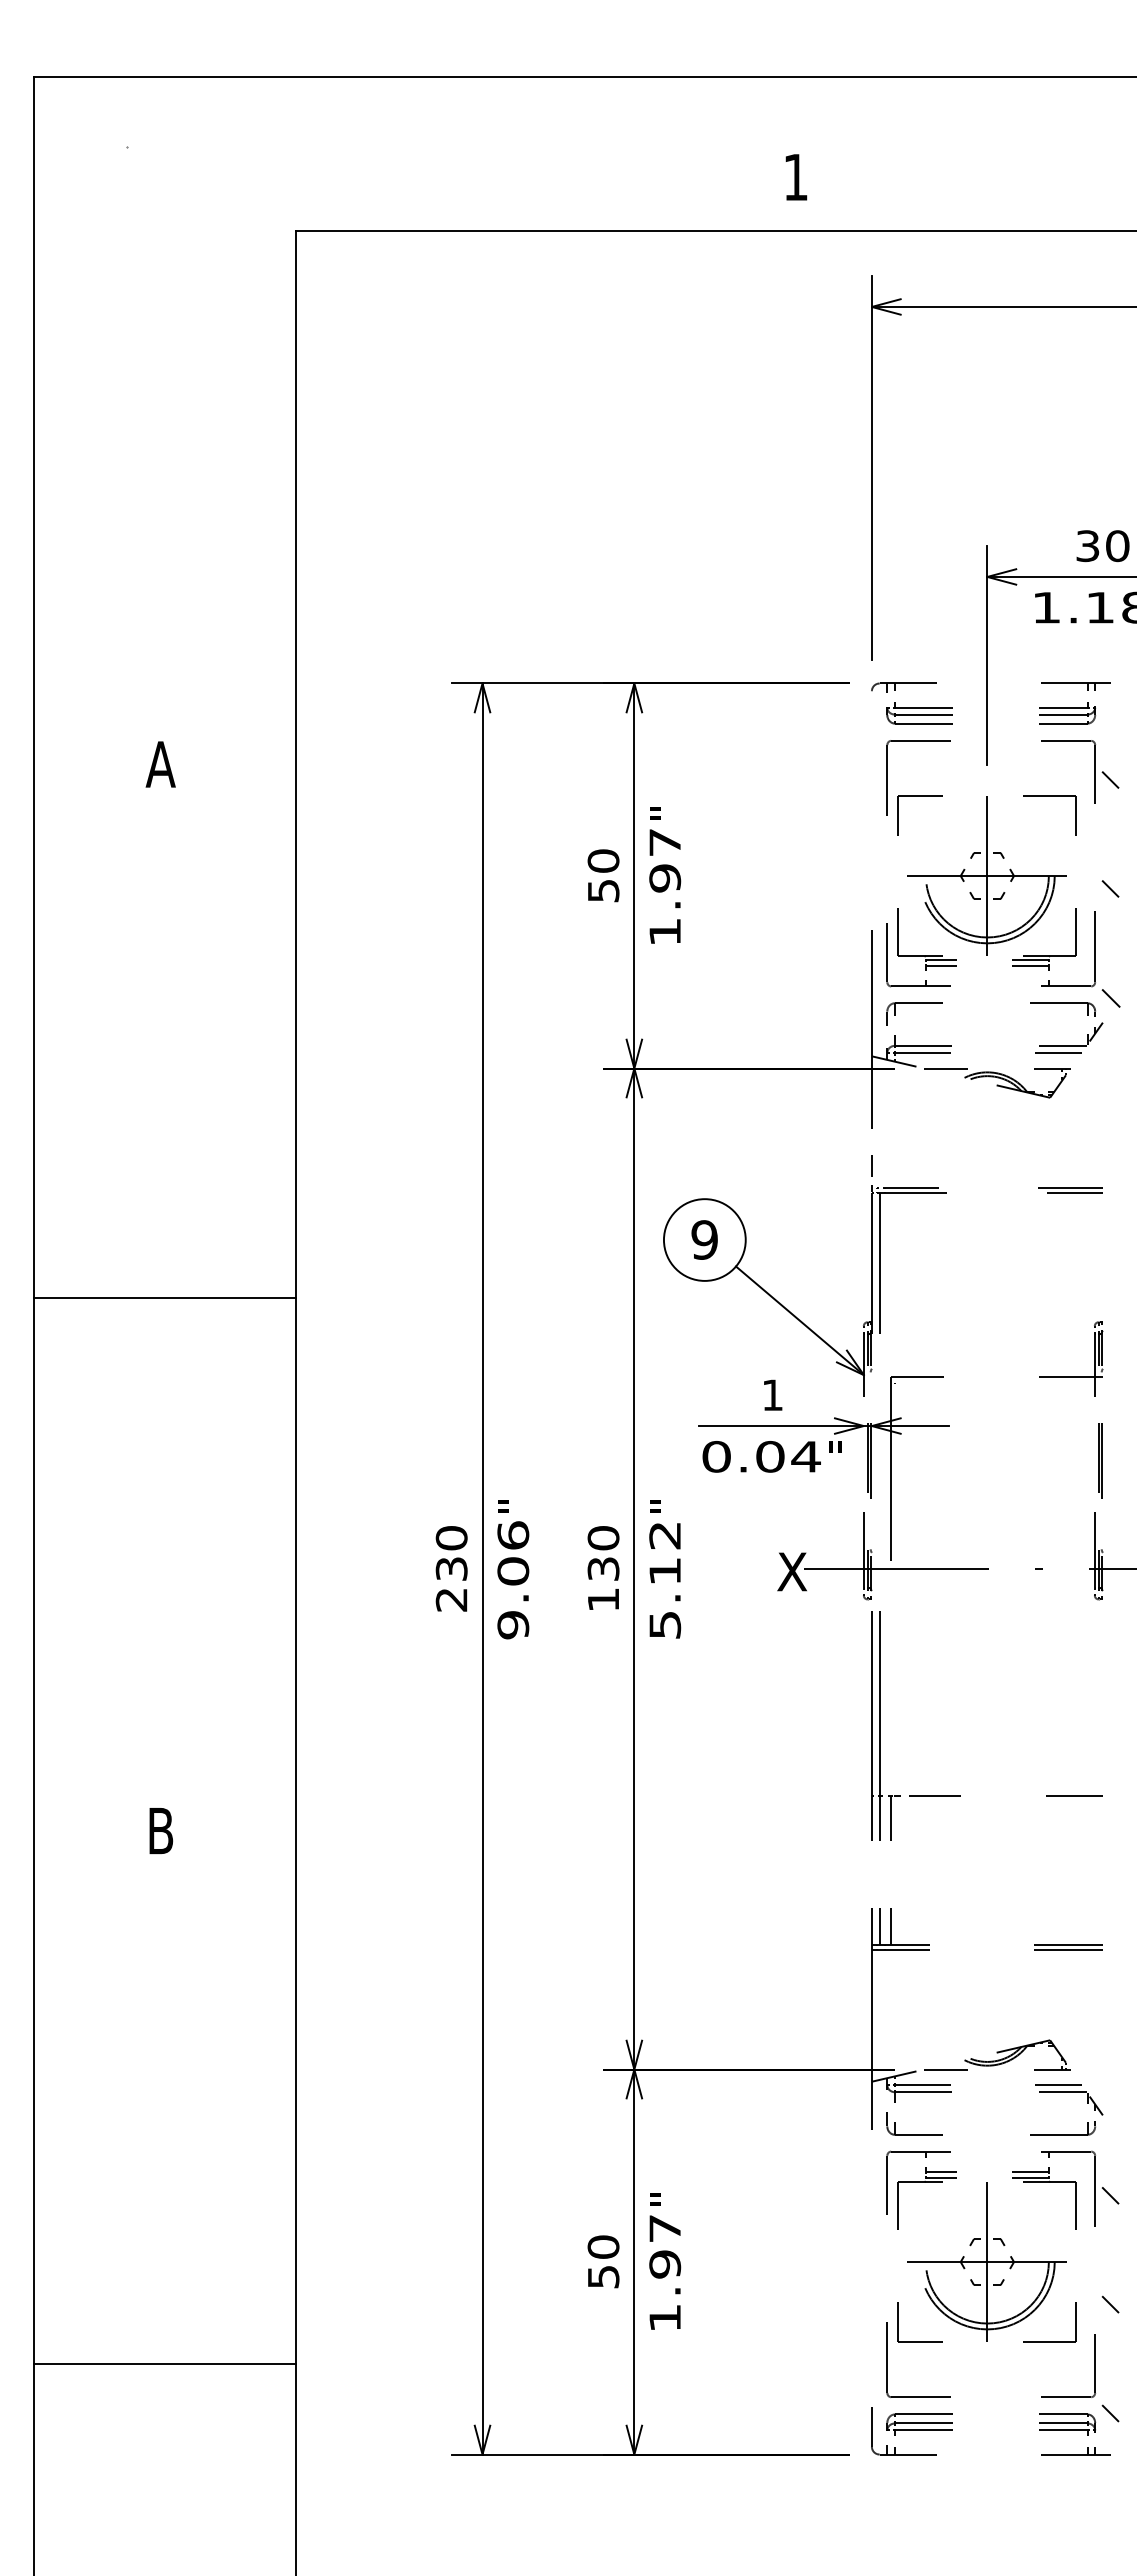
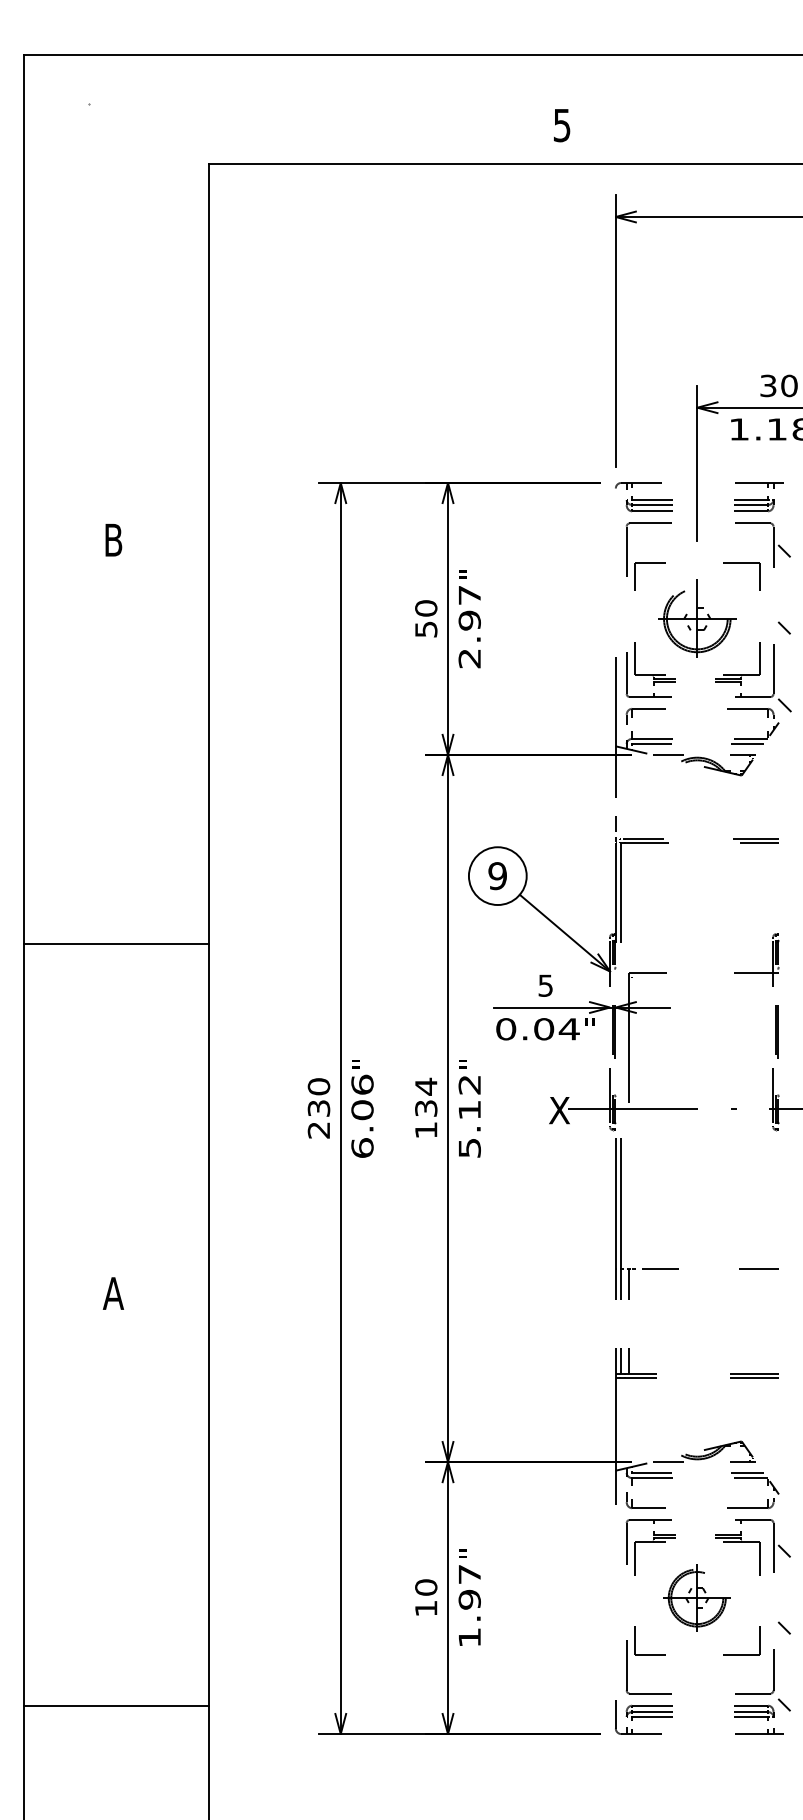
text: (795, 177) -> (561, 125), 1 -> 5
text: (160, 764) -> (113, 540), A -> B
part: (986, 875) -> (696, 618), size x0.7
text: (664, 932) -> (469, 658), 1.97 -> 2.97
line: (164, 1297) -> (116, 944), moved
text: (772, 1395) -> (545, 985), 1 -> 5
text: (603, 1538) -> (426, 1086), 130 -> 134
text: (513, 1624) -> (362, 1147), 9.06 -> 6.06
text: (160, 1831) -> (113, 1293), B -> A
part: (986, 2261) -> (696, 1597), size x0.6
text: (603, 2277) -> (426, 1608), 50 -> 10
line: (164, 2364) -> (116, 1706), moved

